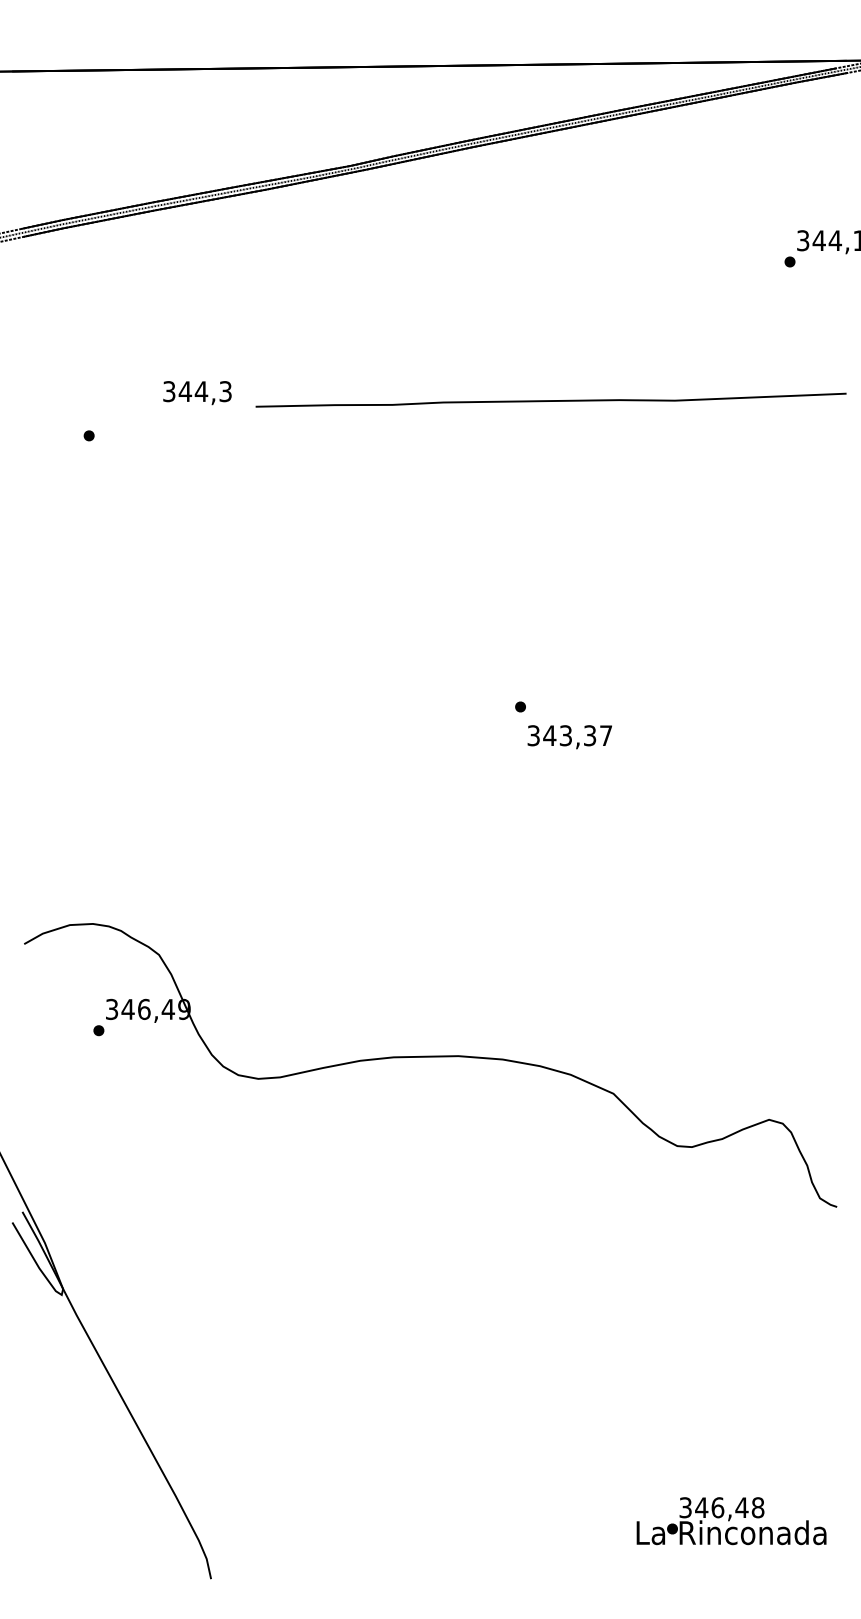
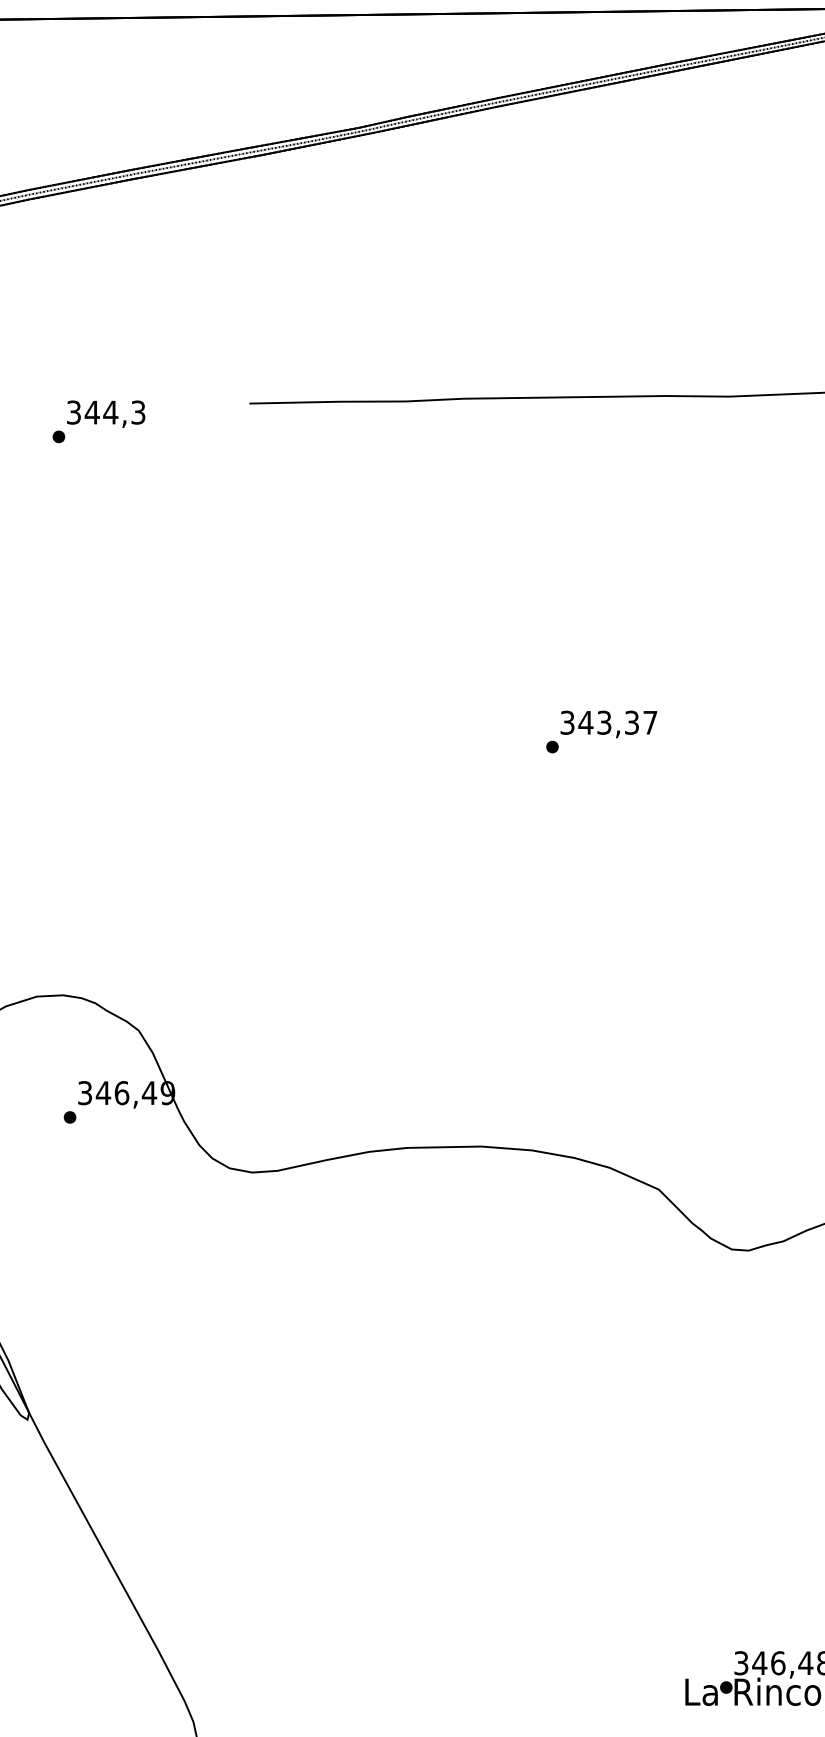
text: (197, 393) -> (106, 414), moved
text: (569, 737) -> (608, 724), moved

